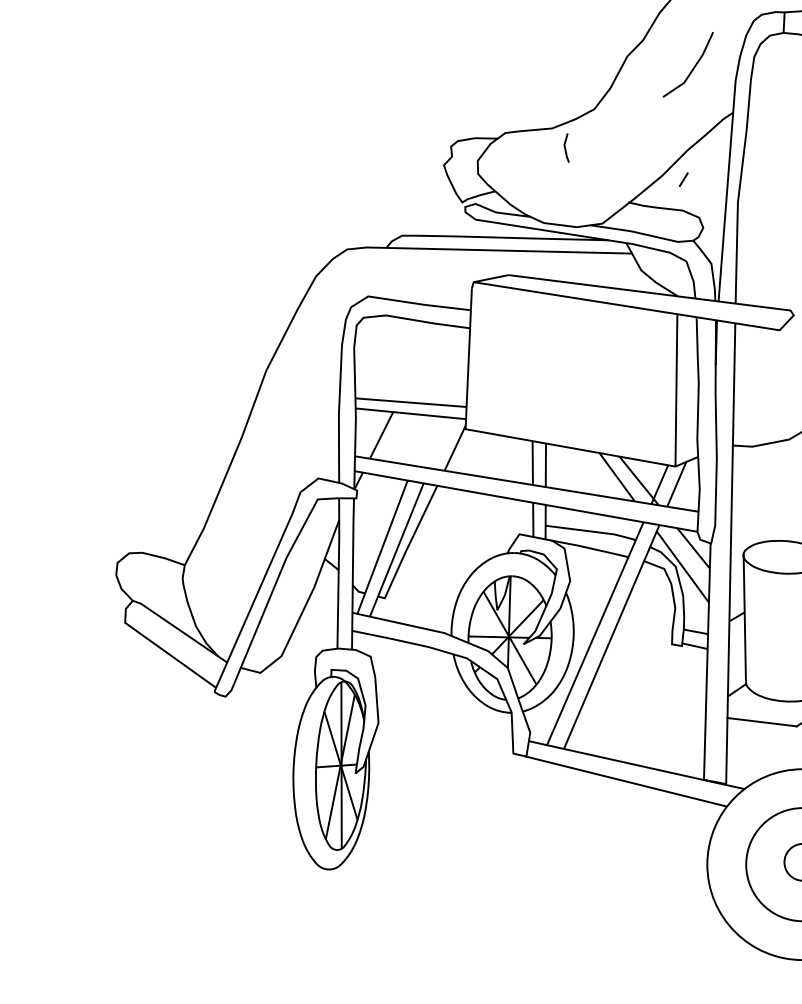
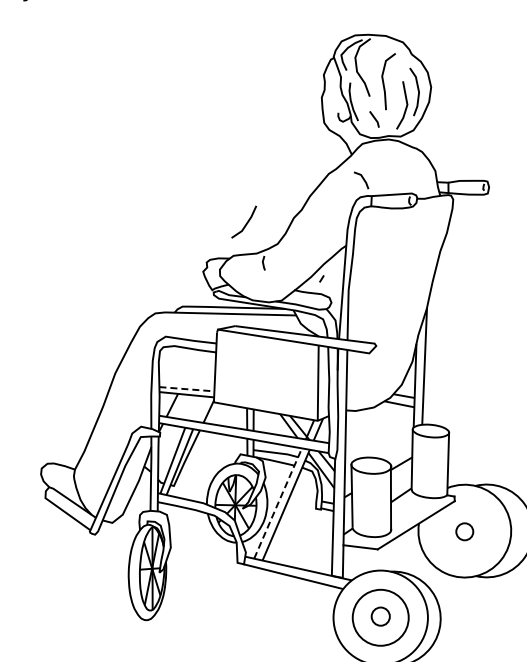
line: (693, 65) -> (246, 222), moved
line: (410, 403) -> (186, 389), solid -> dashed
line: (596, 633) -> (278, 503), solid -> dashed

